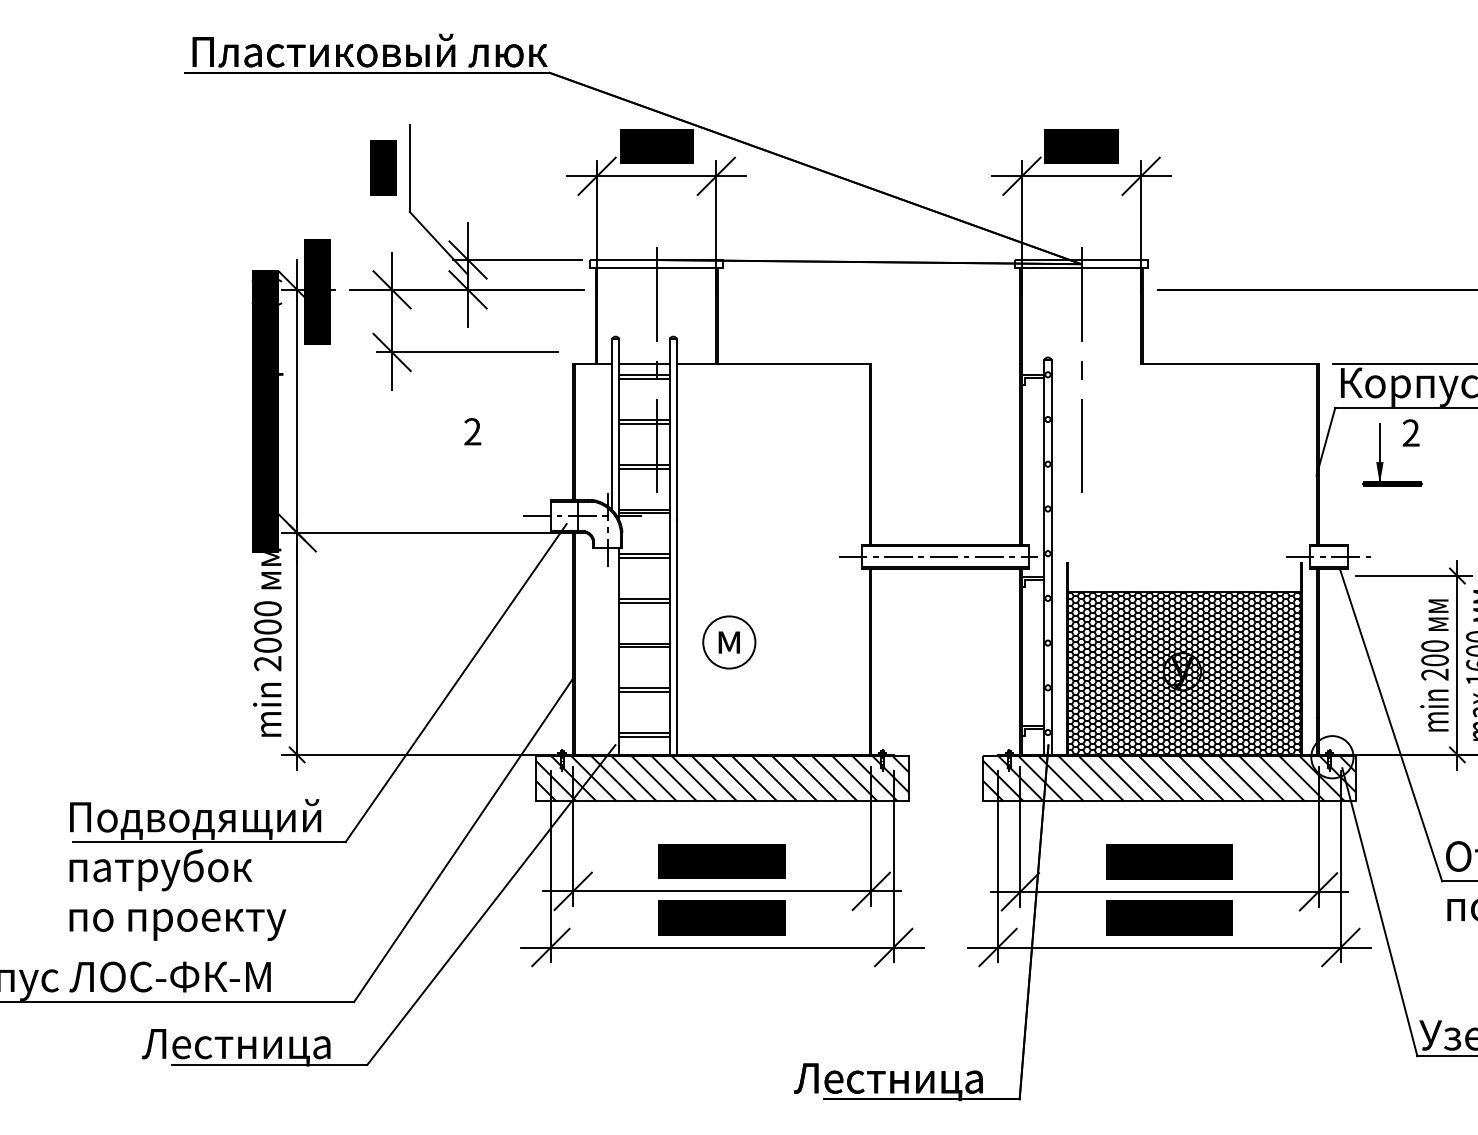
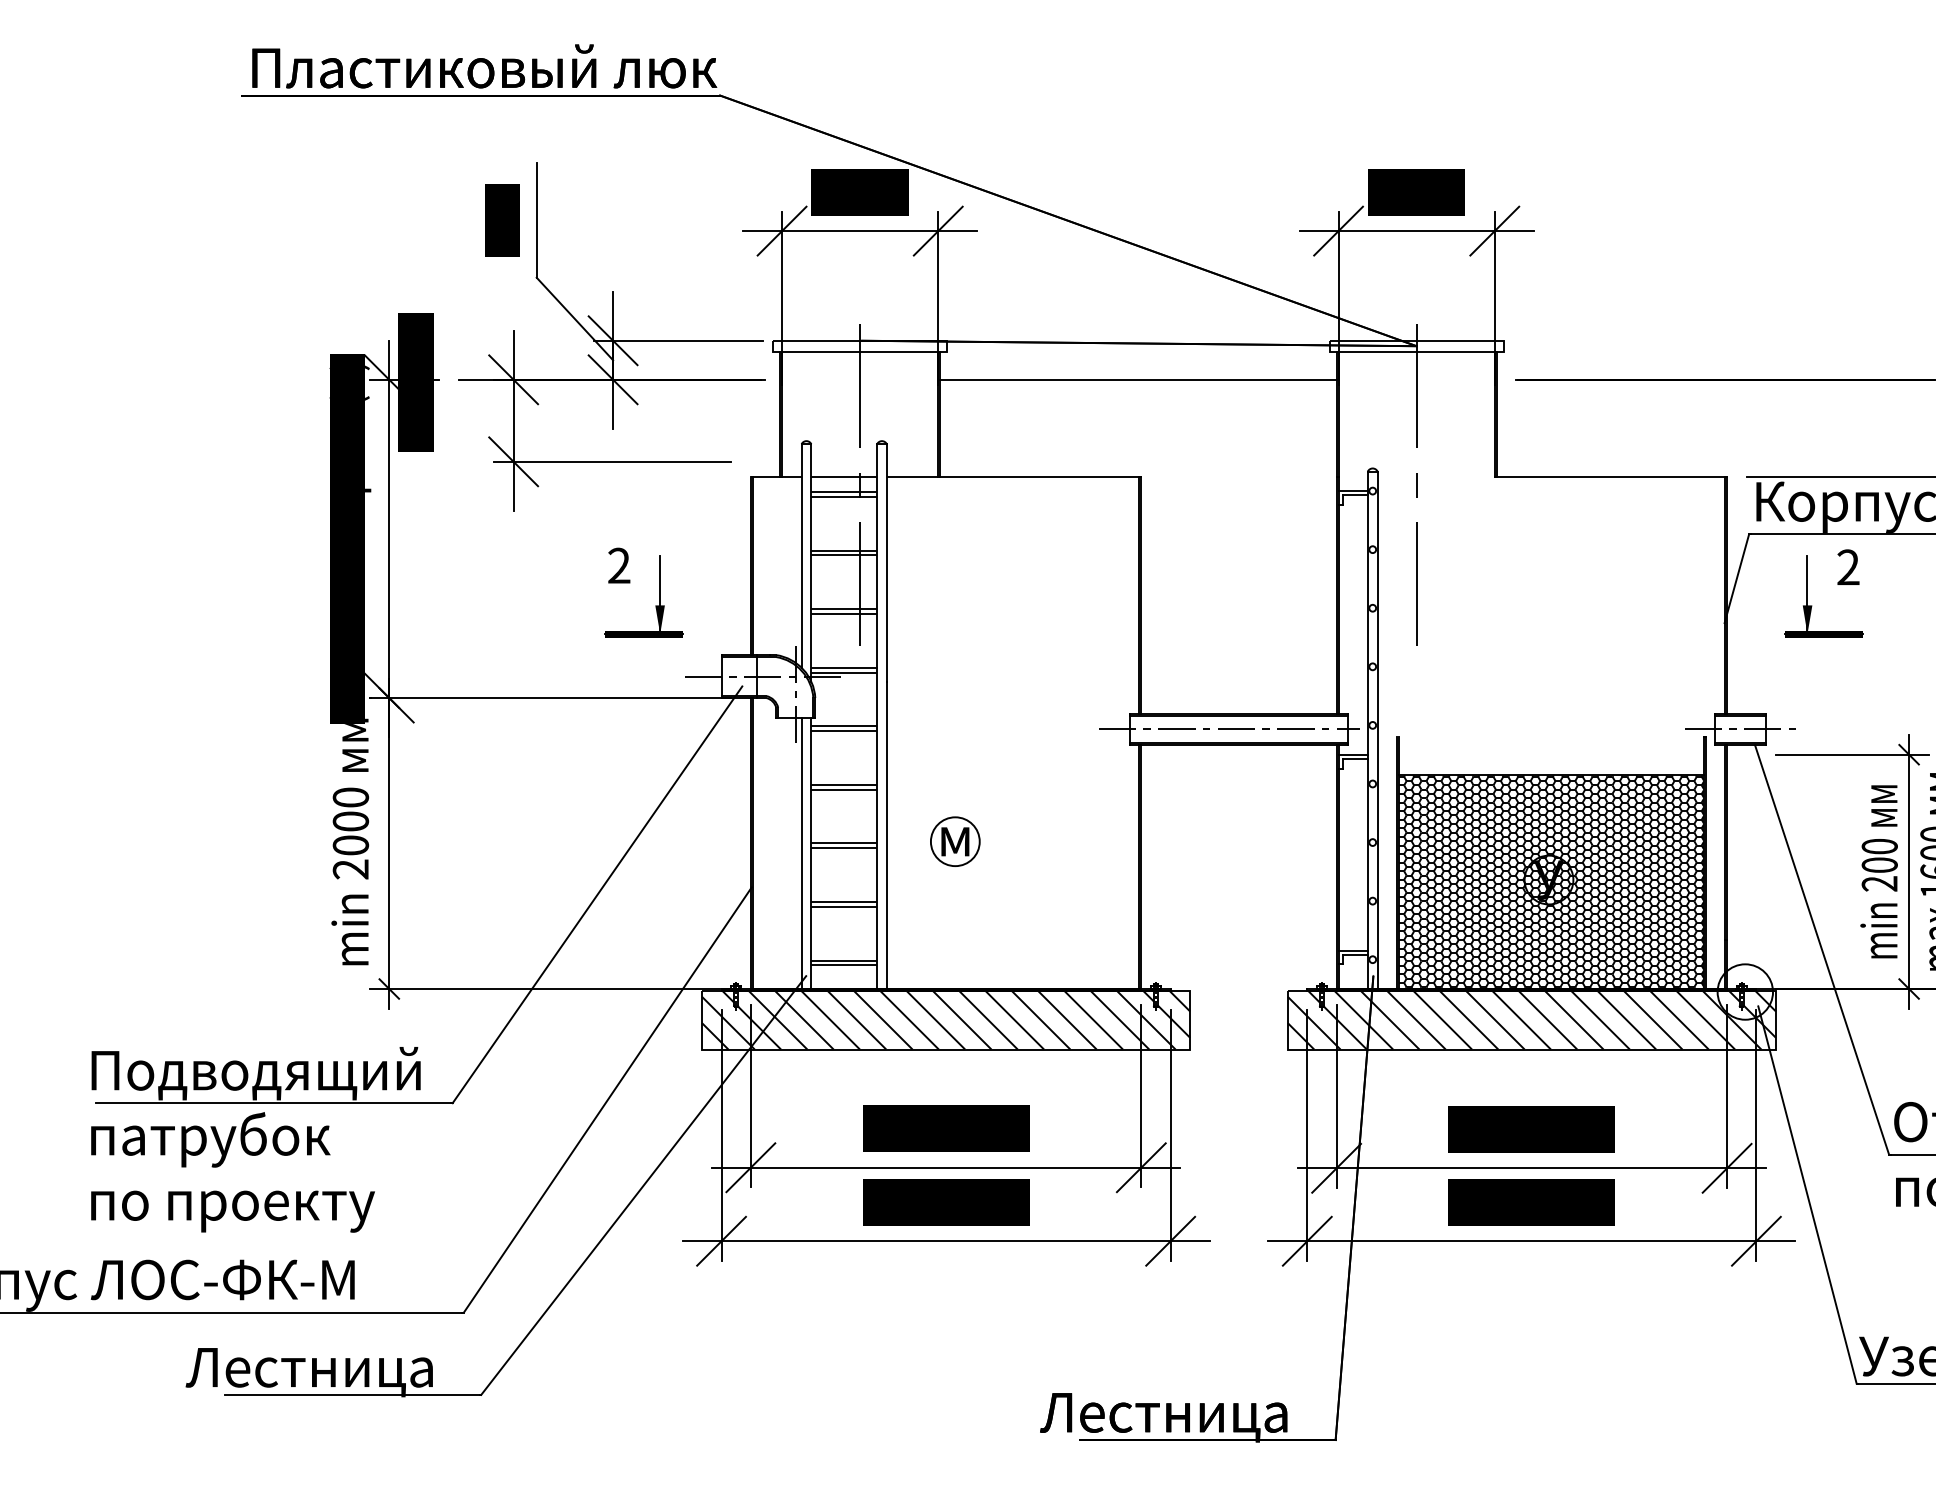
line: (868, 289) -> (1137, 379), added
part: (500, 462) -> (655, 605), added
circle: (728, 642) -> (954, 841), size x0.71
line: (611, 651) -> (801, 853), added

